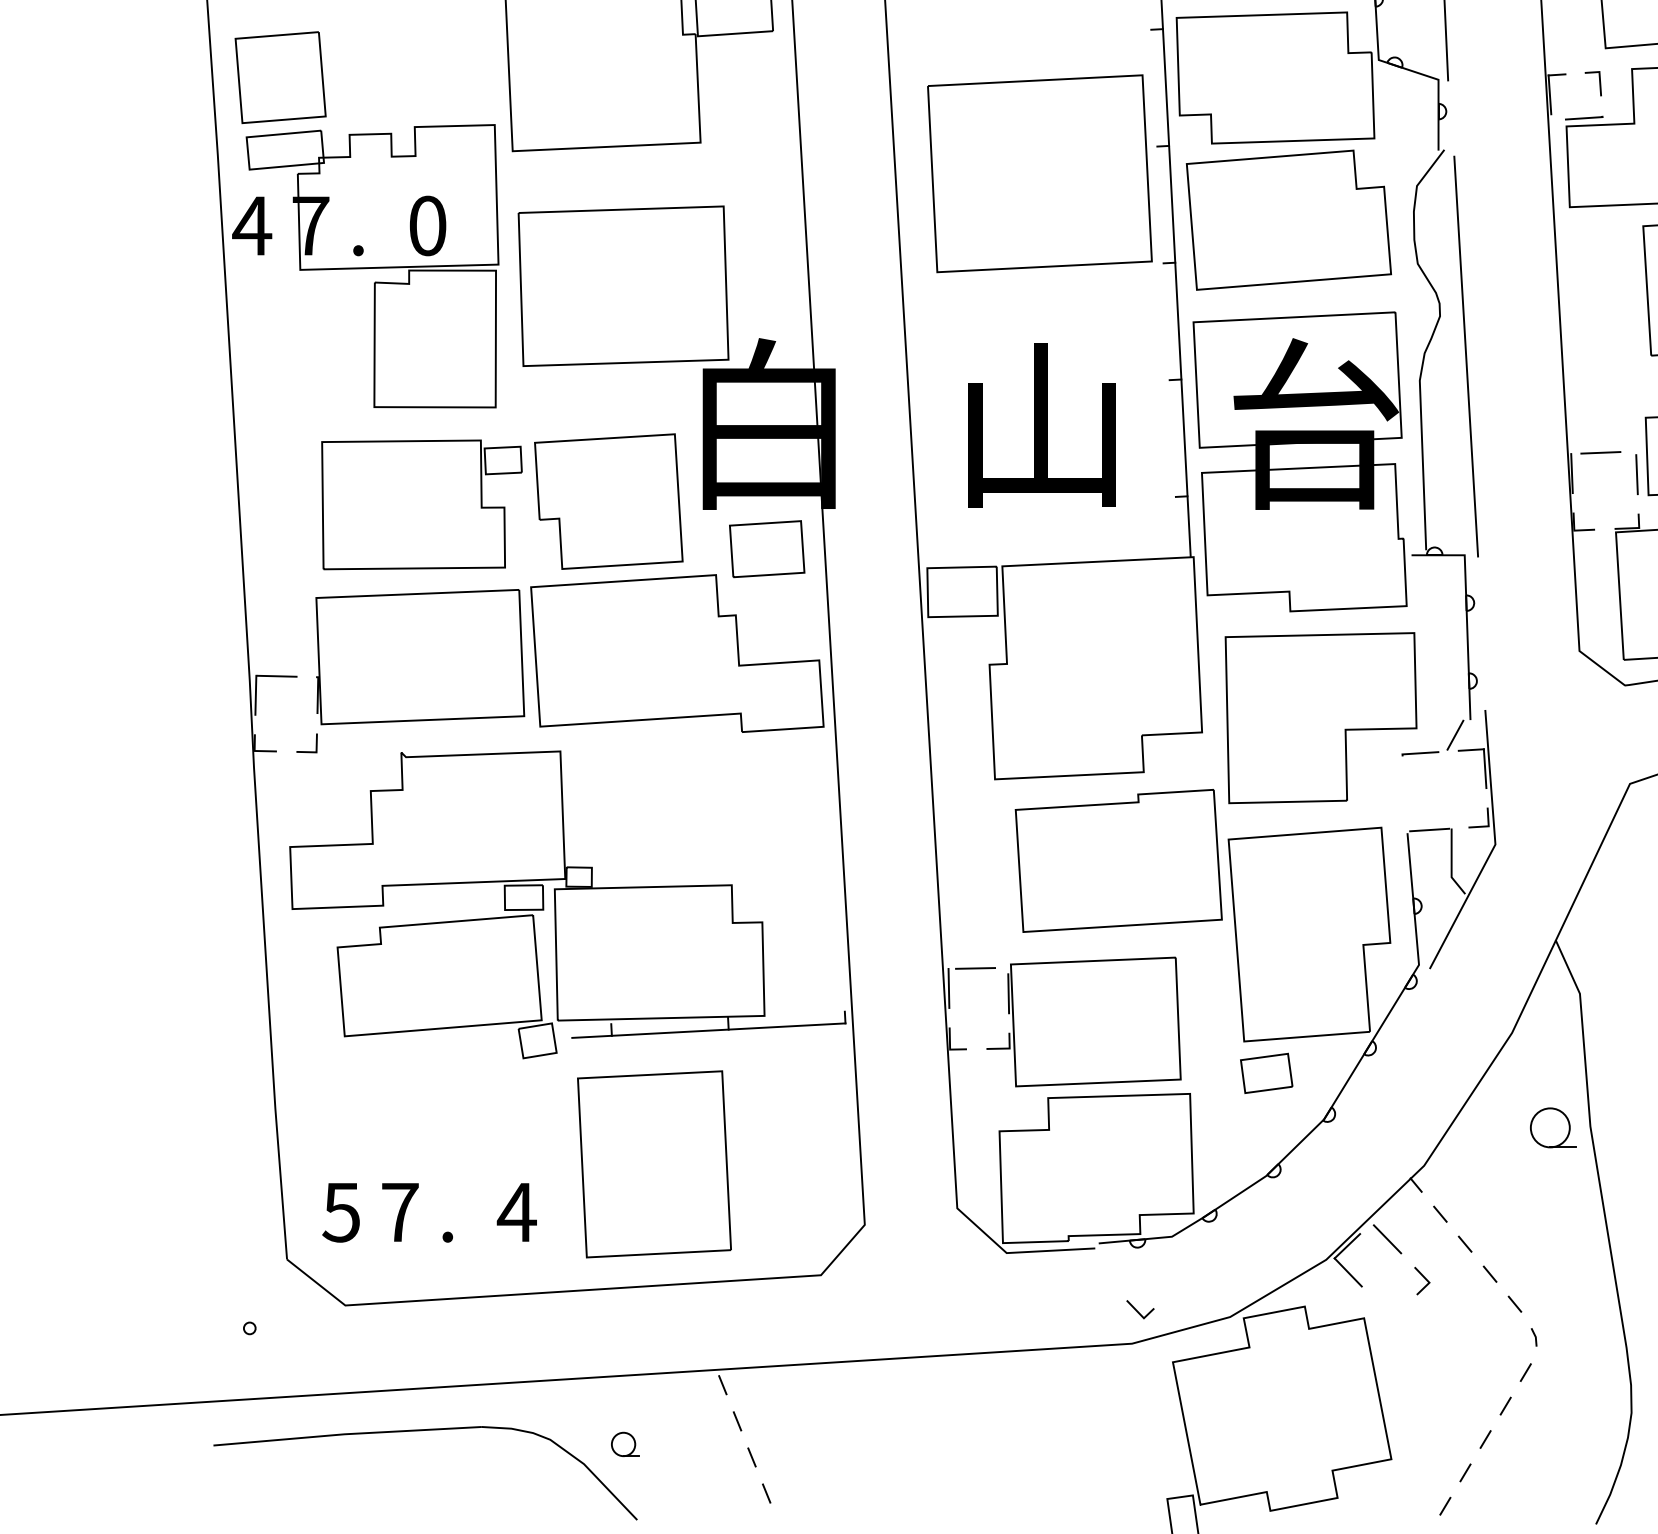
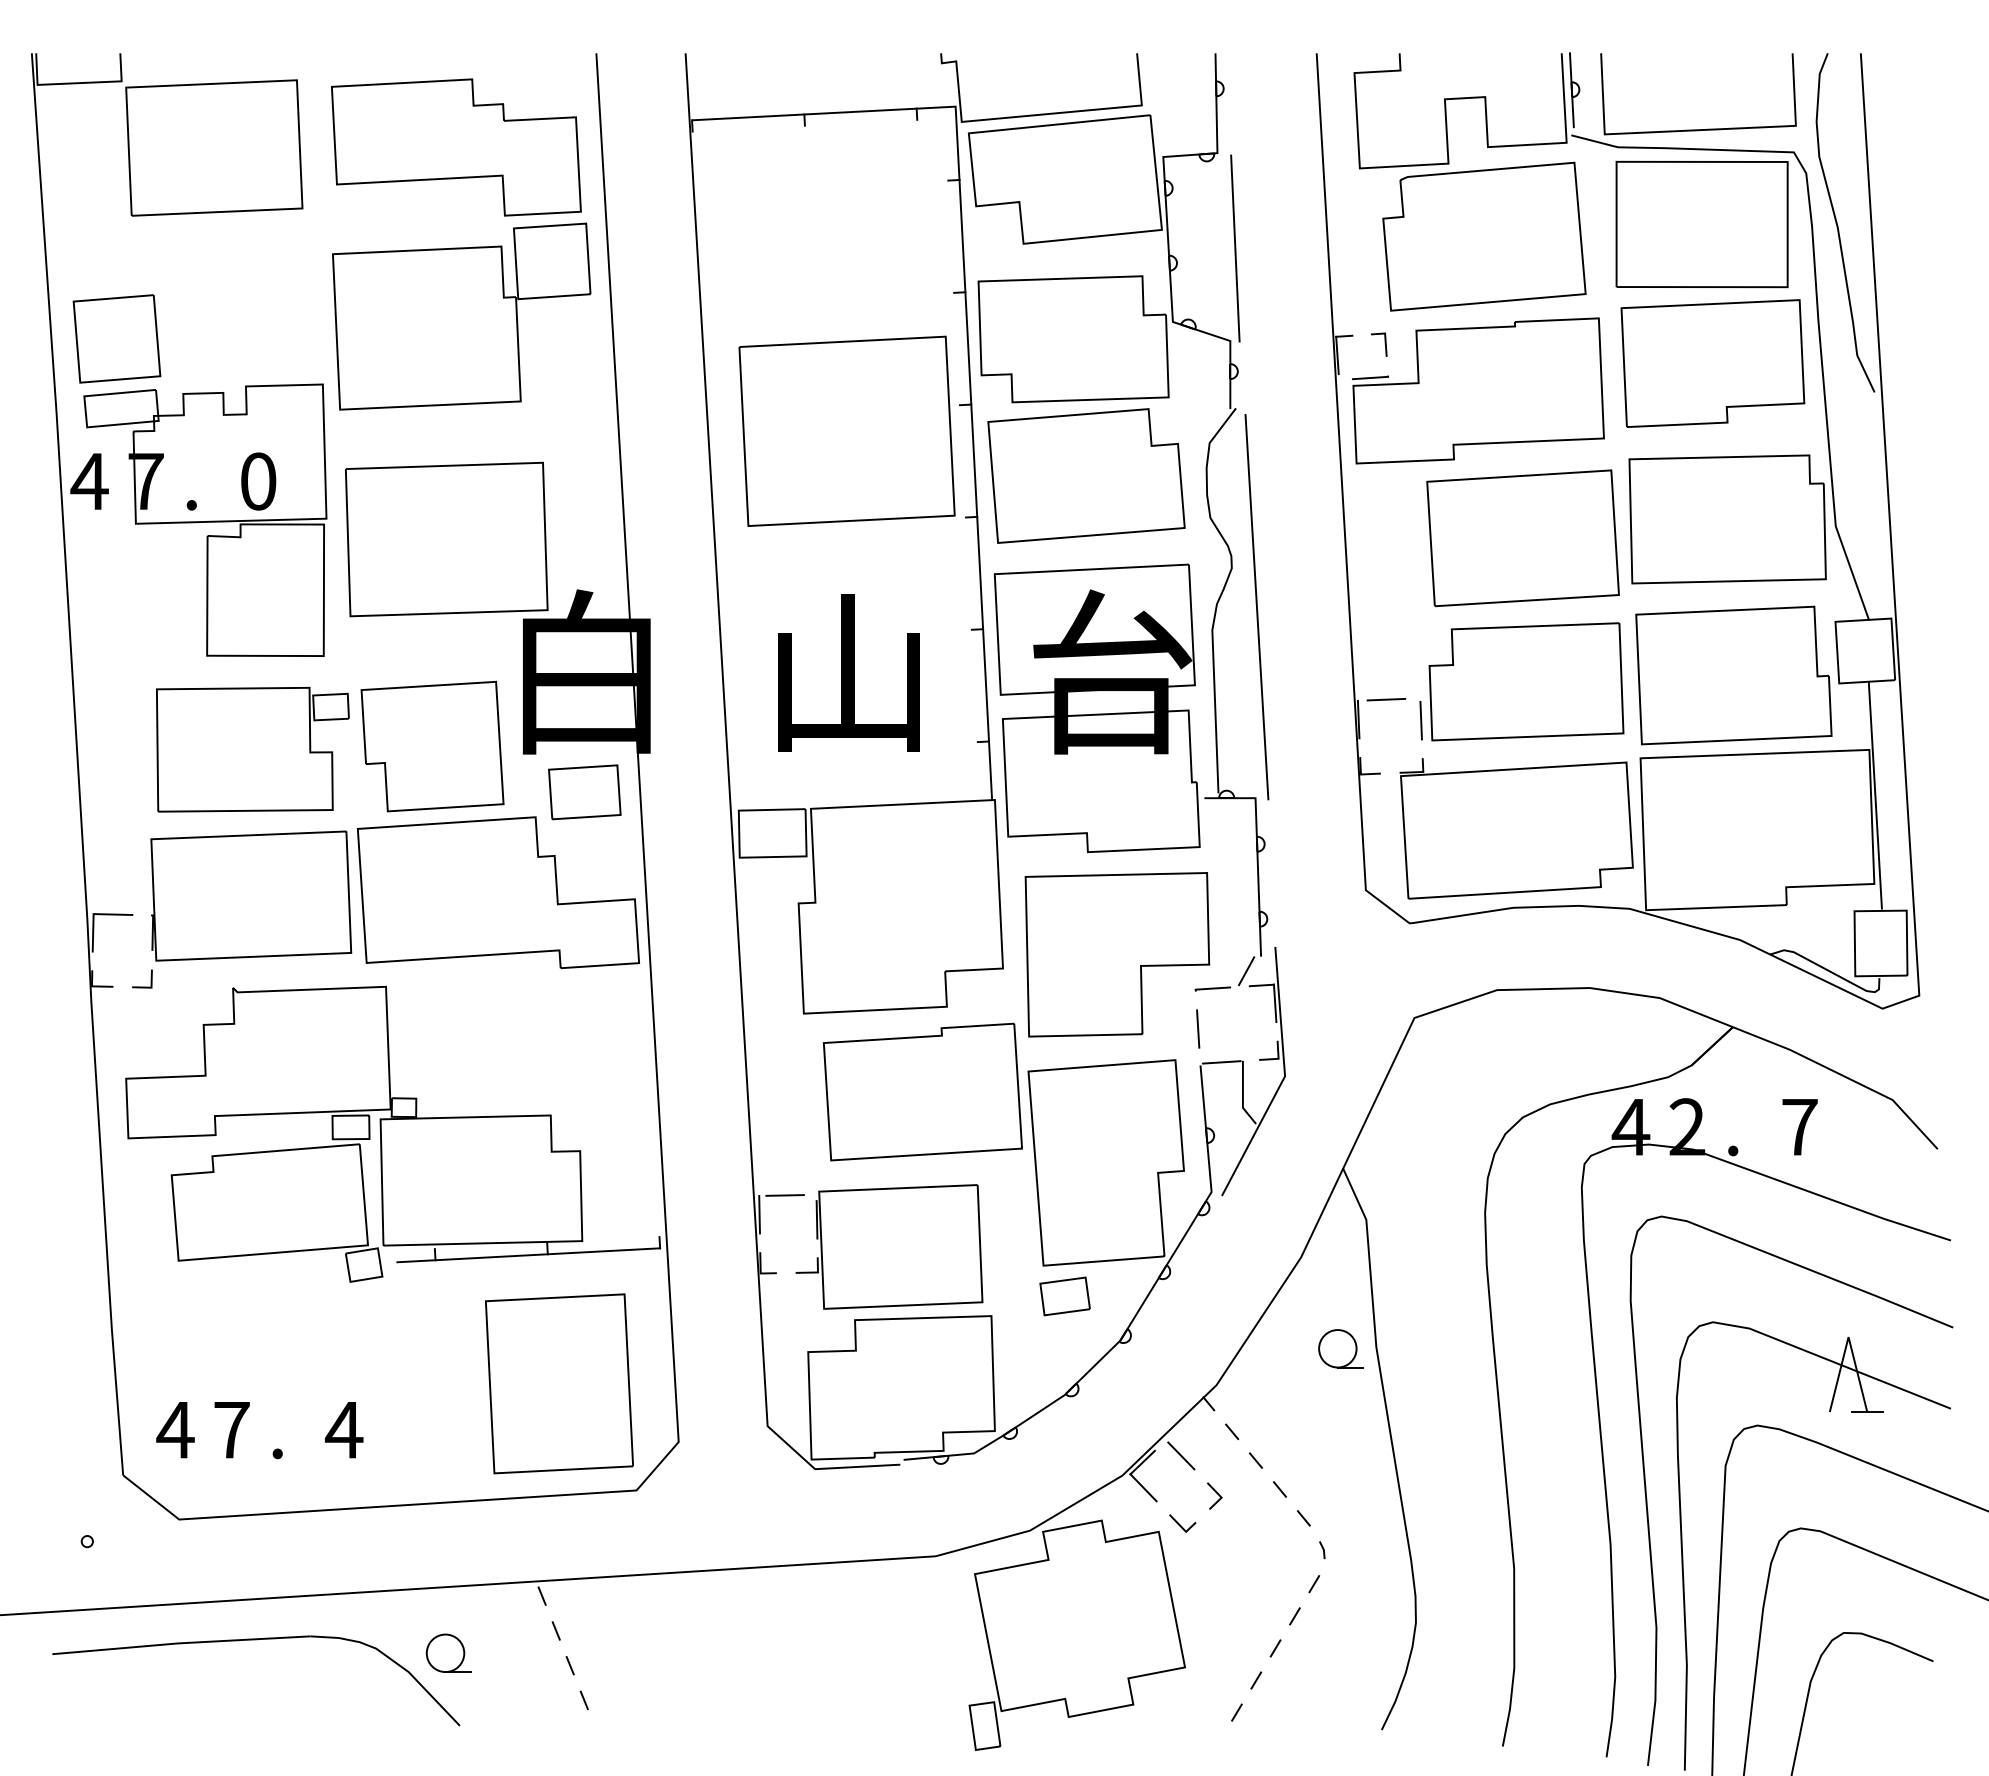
line: (1405, 794) -> (1198, 1028), added
part: (654, 1163) -> (559, 1383), moved
text: (341, 1212) -> (175, 1430), 5 -> 4
line: (1138, 1310) -> (1180, 1524), moved
part: (625, 1443) -> (448, 1652), size x1.67

